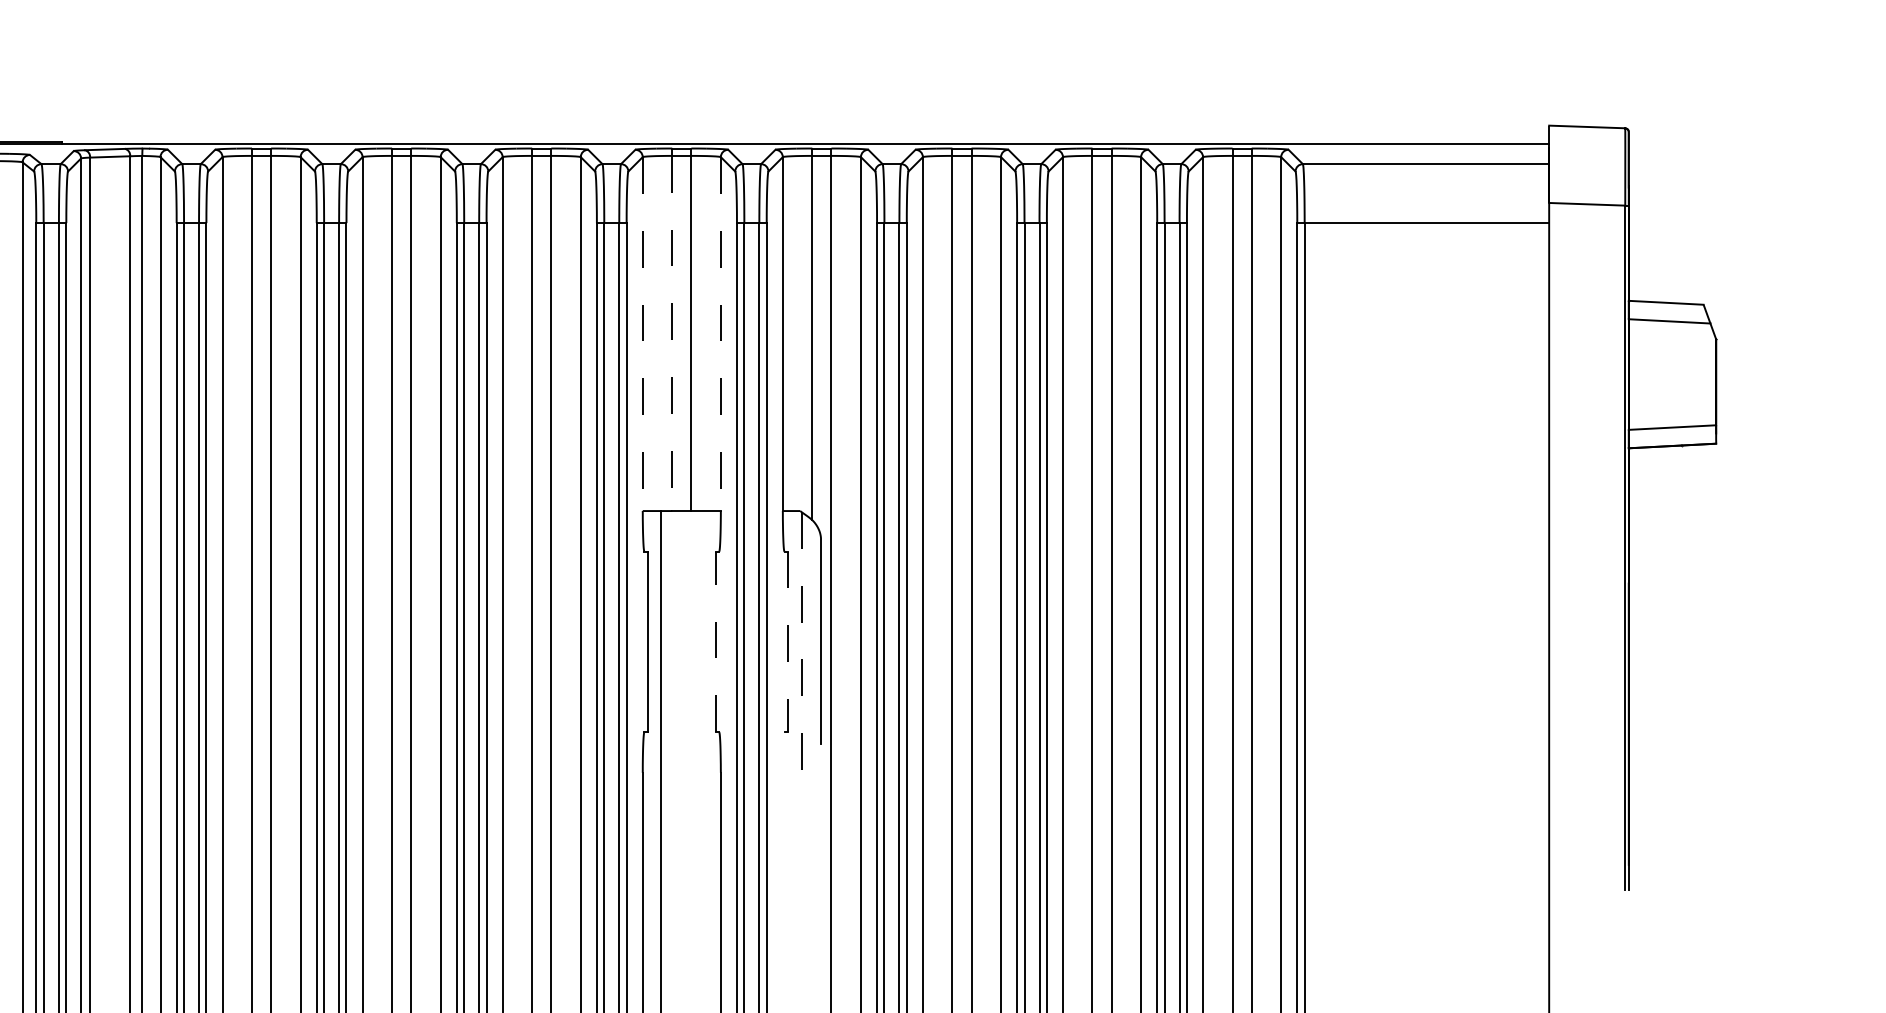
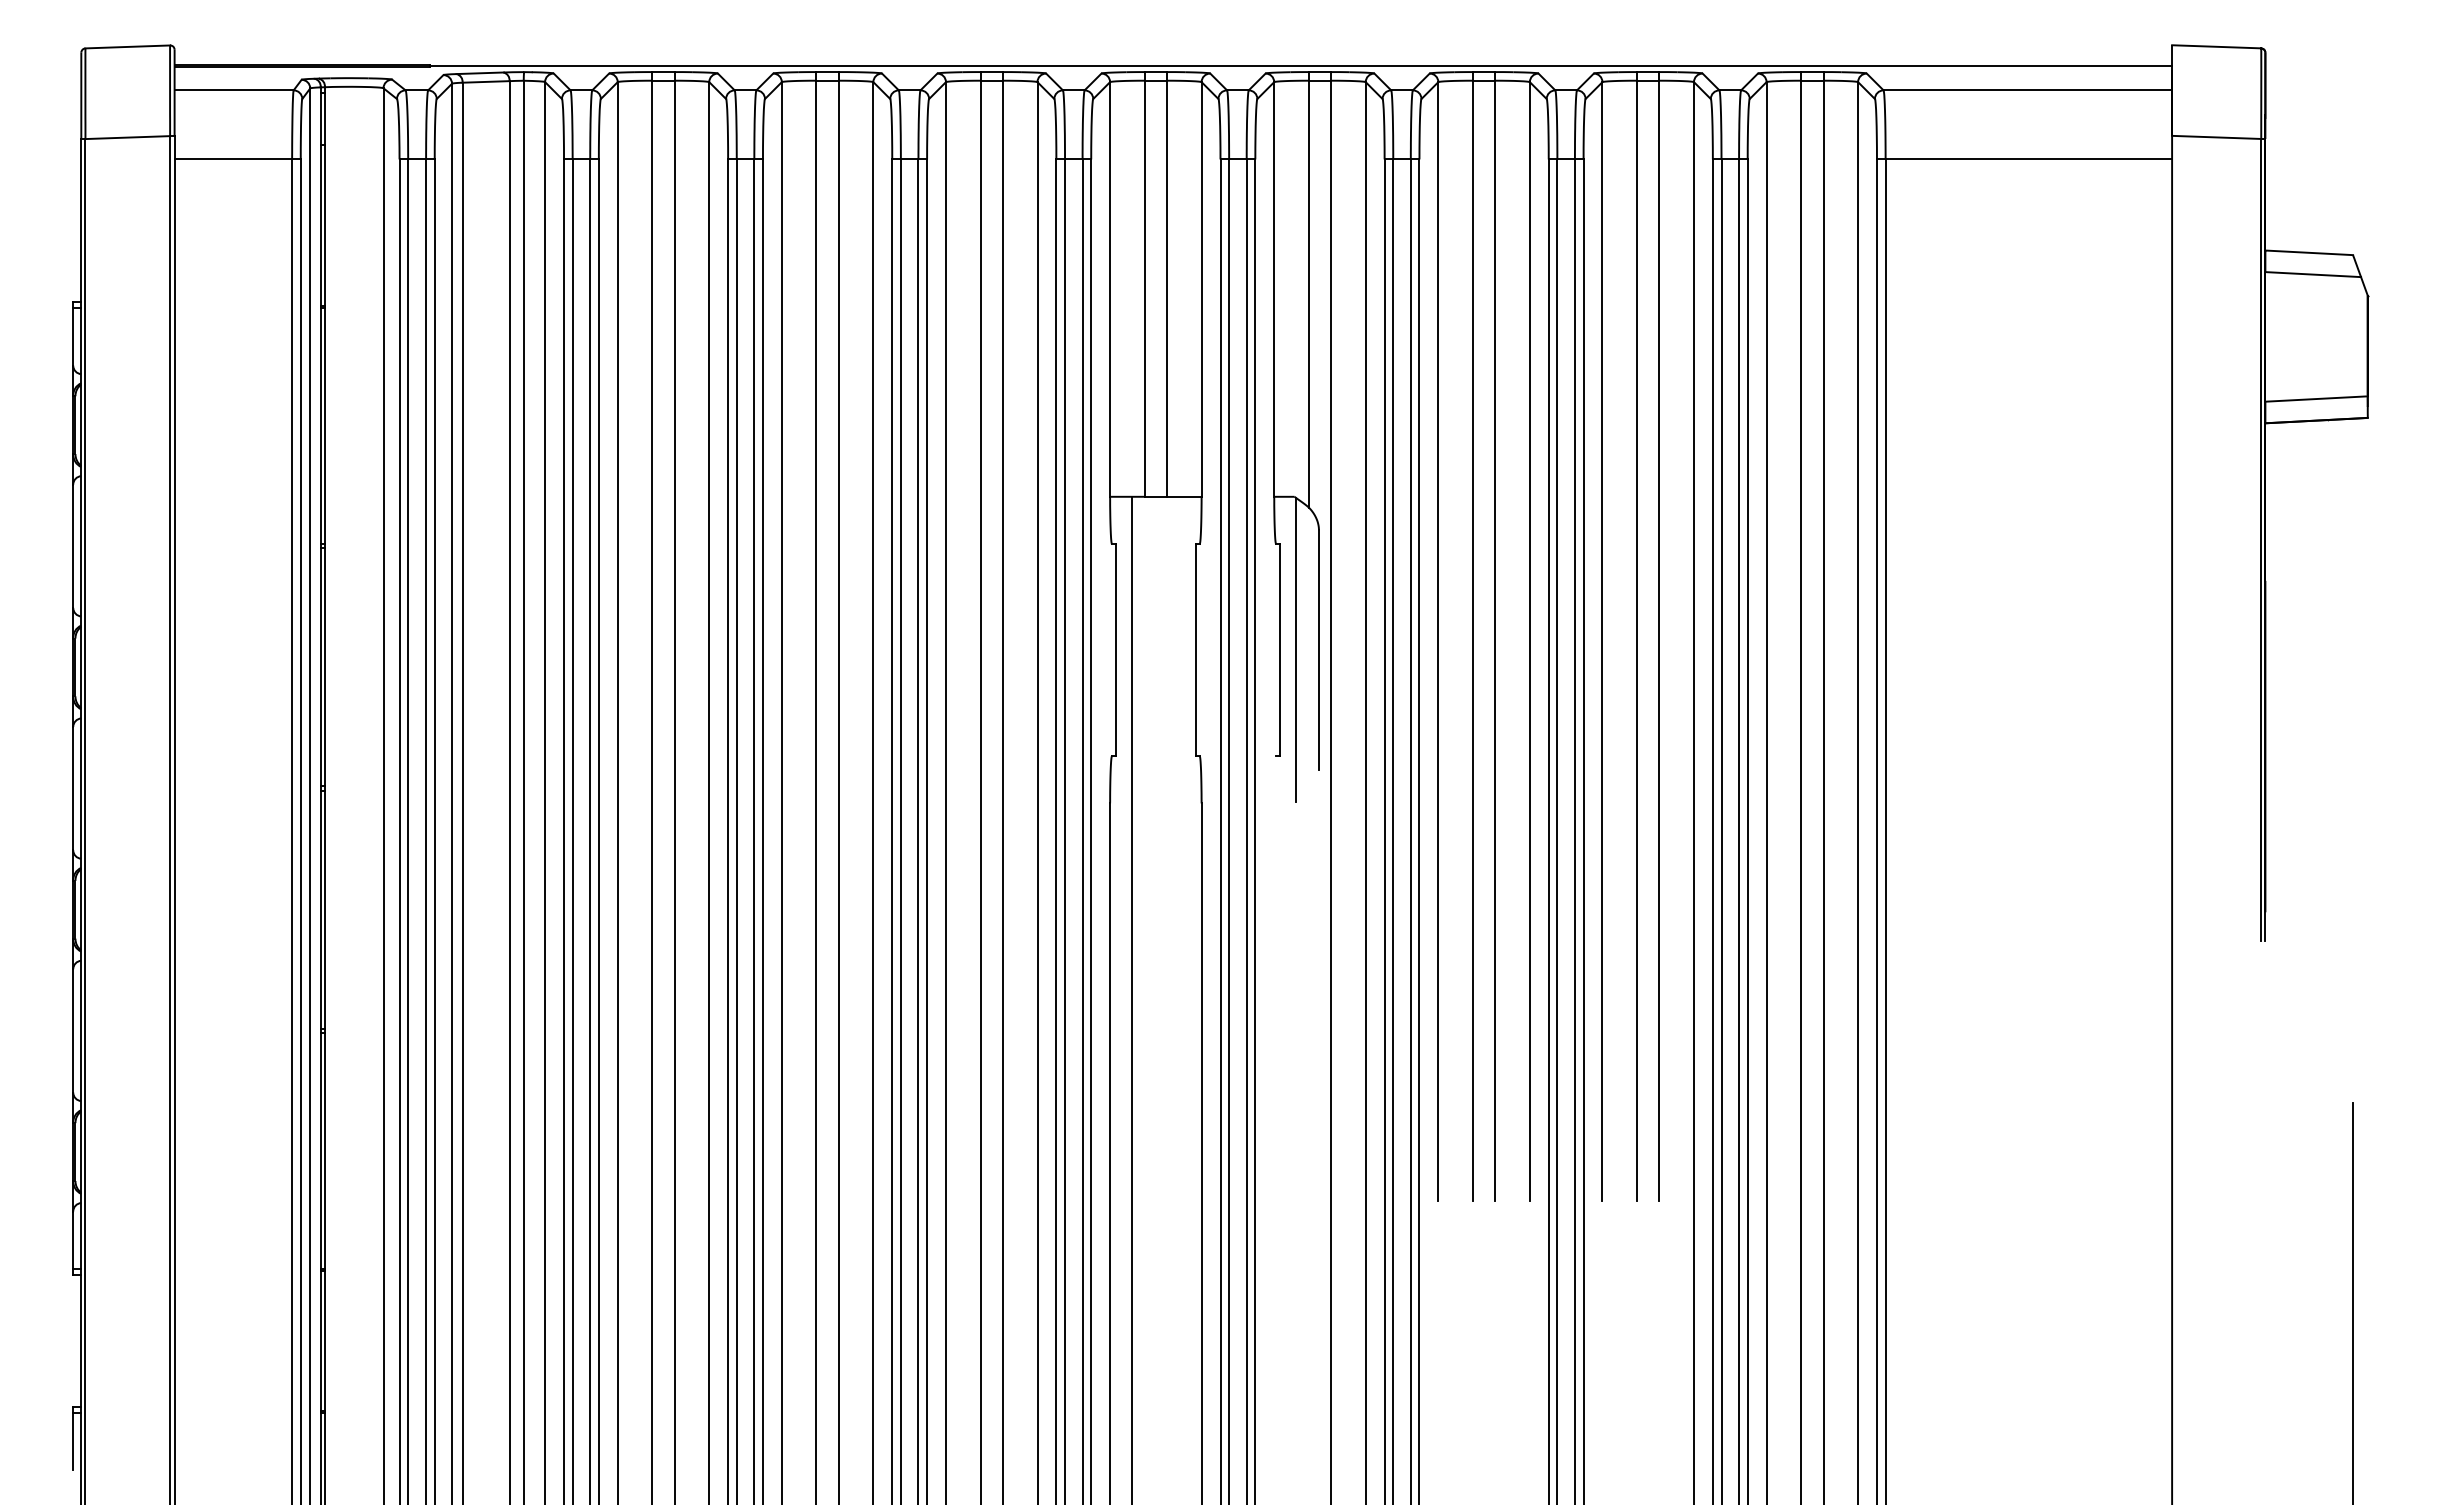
line: (643, 334) -> (1110, 289), dashed -> solid
line: (672, 334) -> (1144, 289), dashed -> solid
line: (720, 334) -> (1201, 289), dashed -> solid
line: (715, 642) -> (1195, 650), dashed -> solid
line: (788, 642) -> (1280, 650), dashed -> solid
line: (801, 642) -> (1296, 650), dashed -> solid

